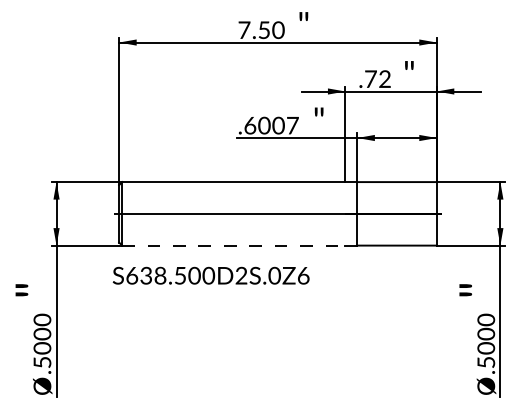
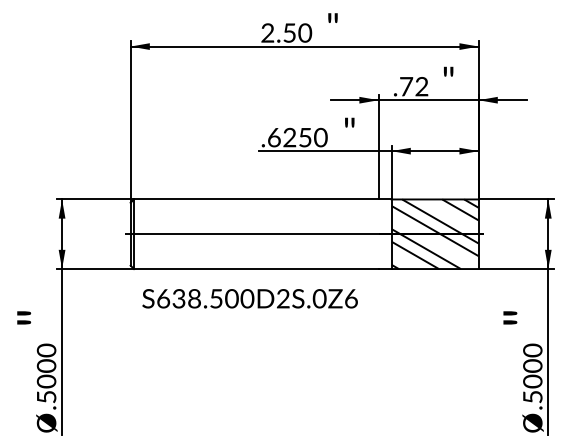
text: (244, 29) -> (267, 32), 7.50 -> 2.50
text: (278, 125) -> (305, 137), .6007 -> .6250
hatch: (396, 213) -> (434, 233), added
line: (233, 245) -> (255, 268), dashed -> solid
text: (210, 275) -> (249, 298), moved

